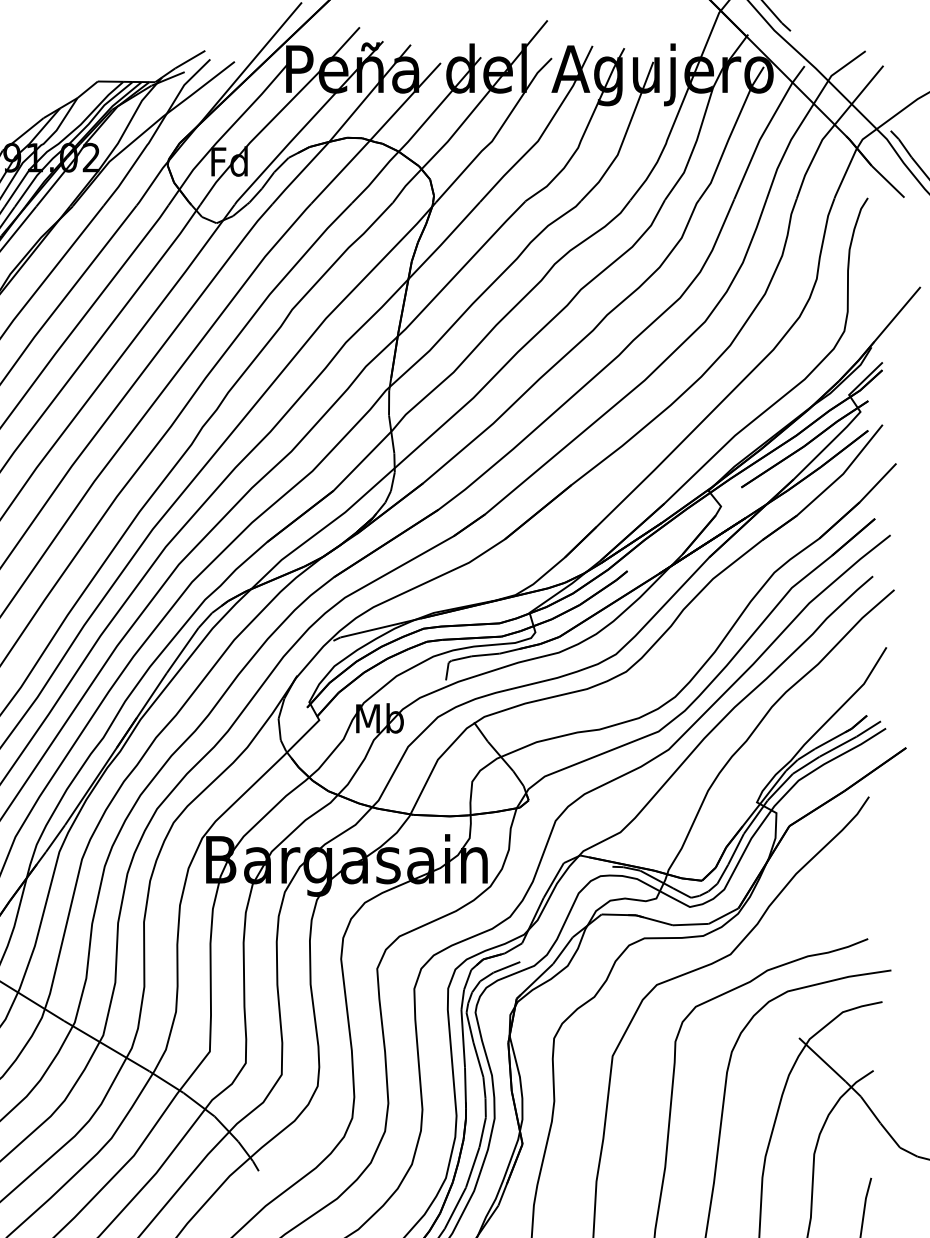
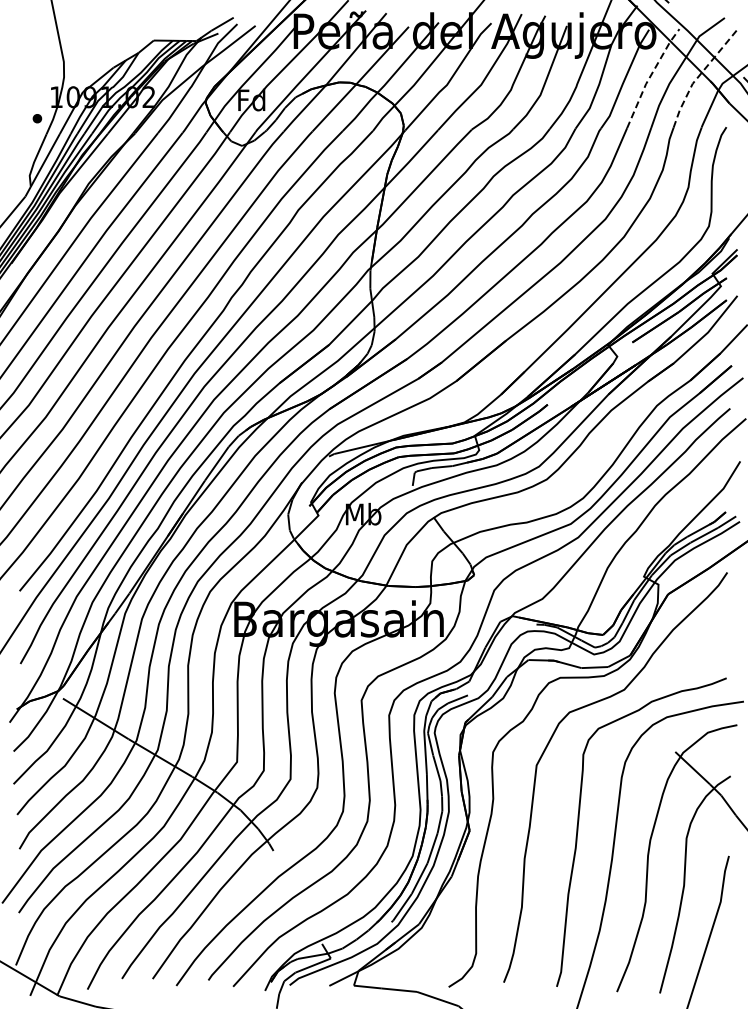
line: (831, 128) -> (699, 75), solid -> dashed
line: (765, 131) -> (650, 77), solid -> dashed

